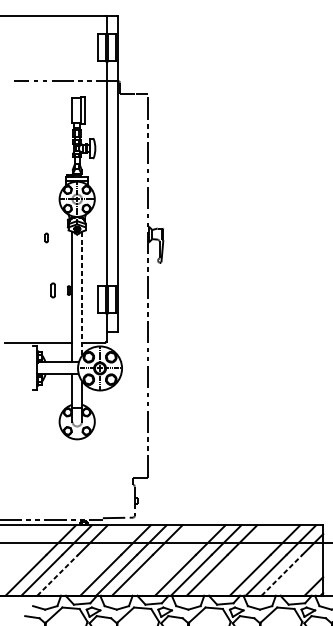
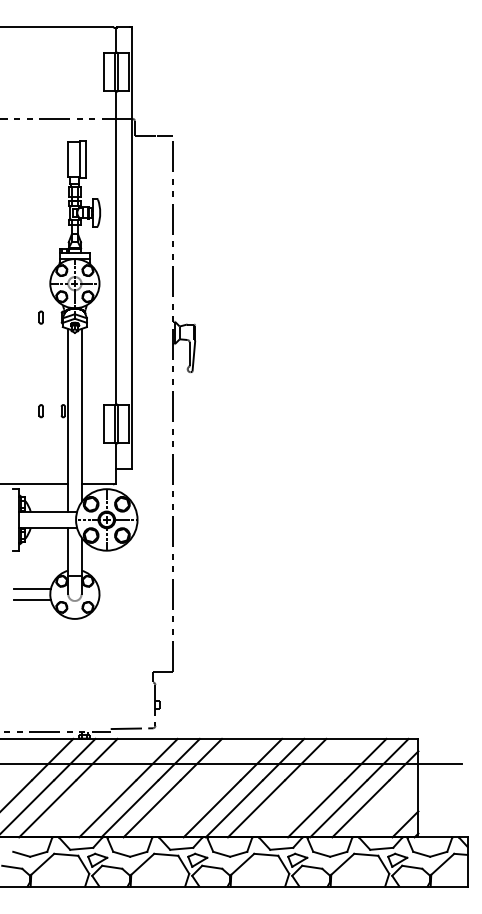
part: (46, 237) -> (40, 317), moved
part: (52, 290) -> (40, 411), size x0.62
line: (81, 293) -> (81, 415), dashed -> solid
line: (46, 417) -> (32, 588), added
line: (46, 425) -> (32, 599), added
line: (58, 575) -> (48, 808), dashed -> solid
line: (282, 575) -> (361, 808), dashed -> solid

